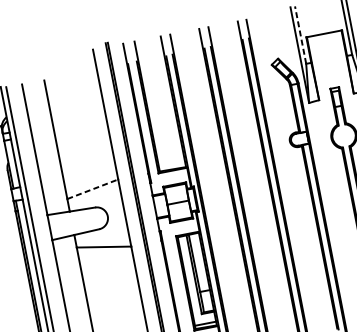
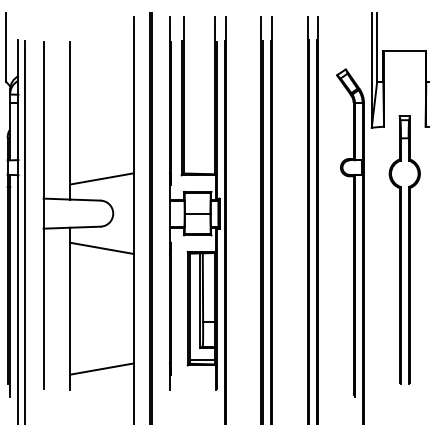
line: (300, 35) -> (377, 47), dashed -> solid
line: (93, 188) -> (102, 178), dashed -> solid

